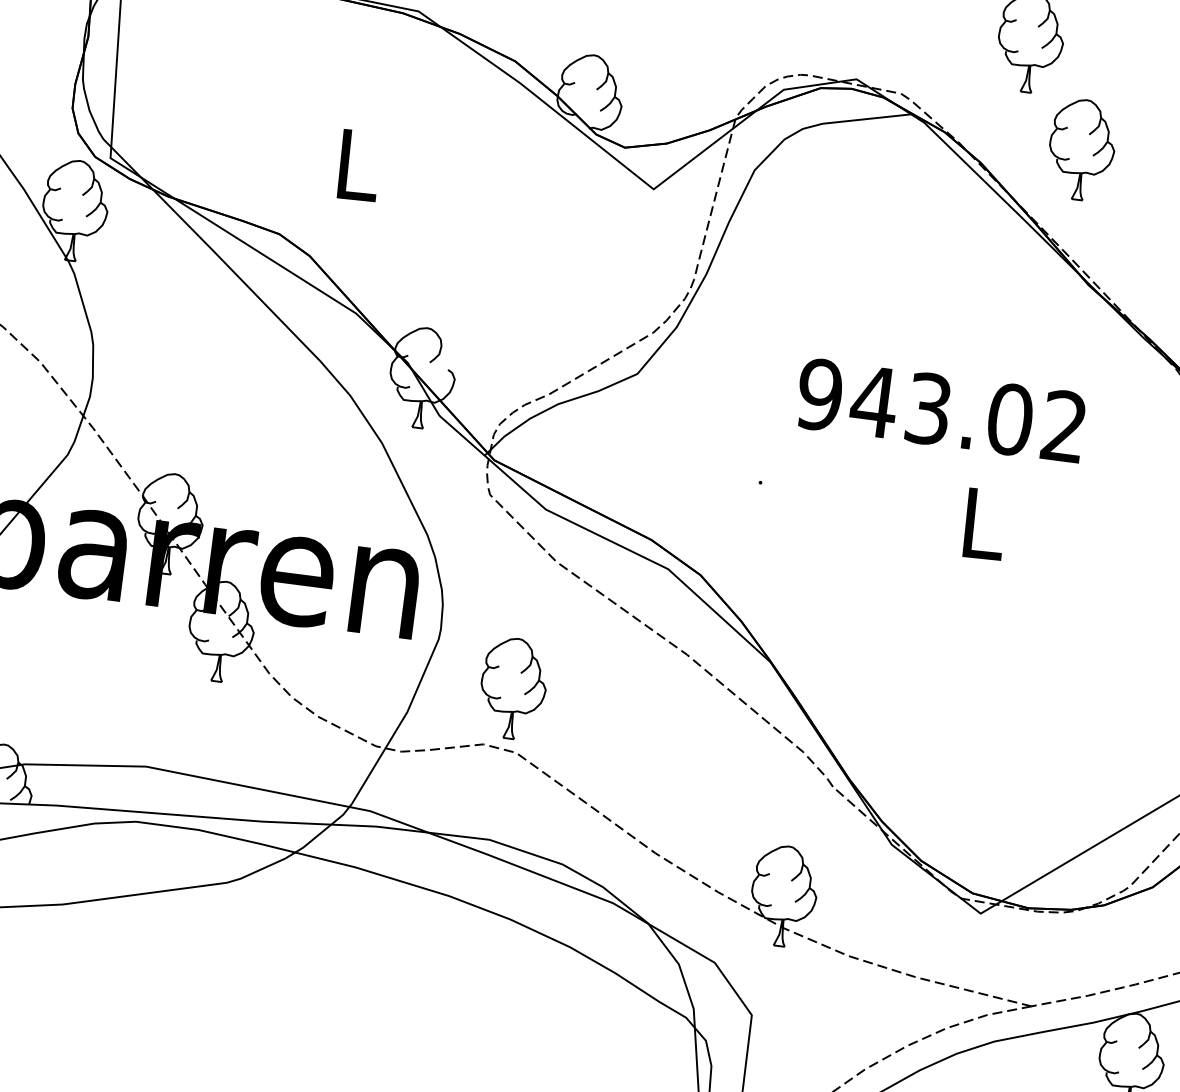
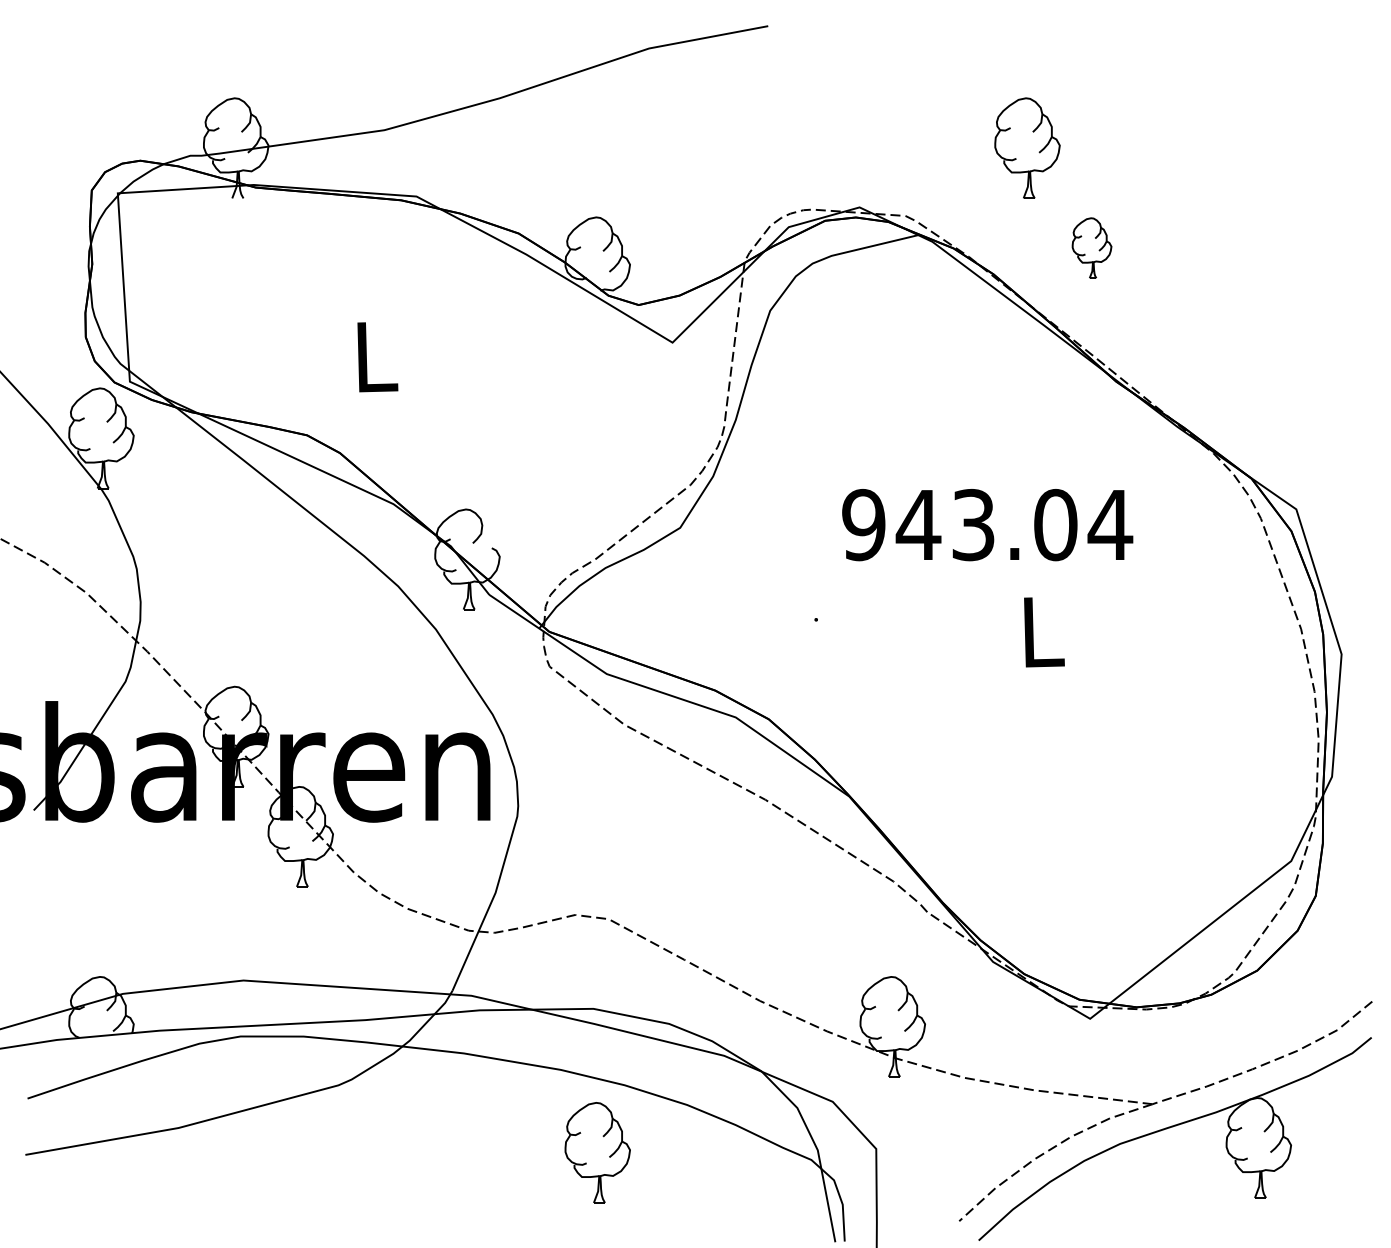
part: (1081, 148) -> (1091, 247), size x0.6
text: (1064, 425) -> (1110, 523), 943.02 -> 943.04
part: (513, 688) -> (597, 1152), moved

